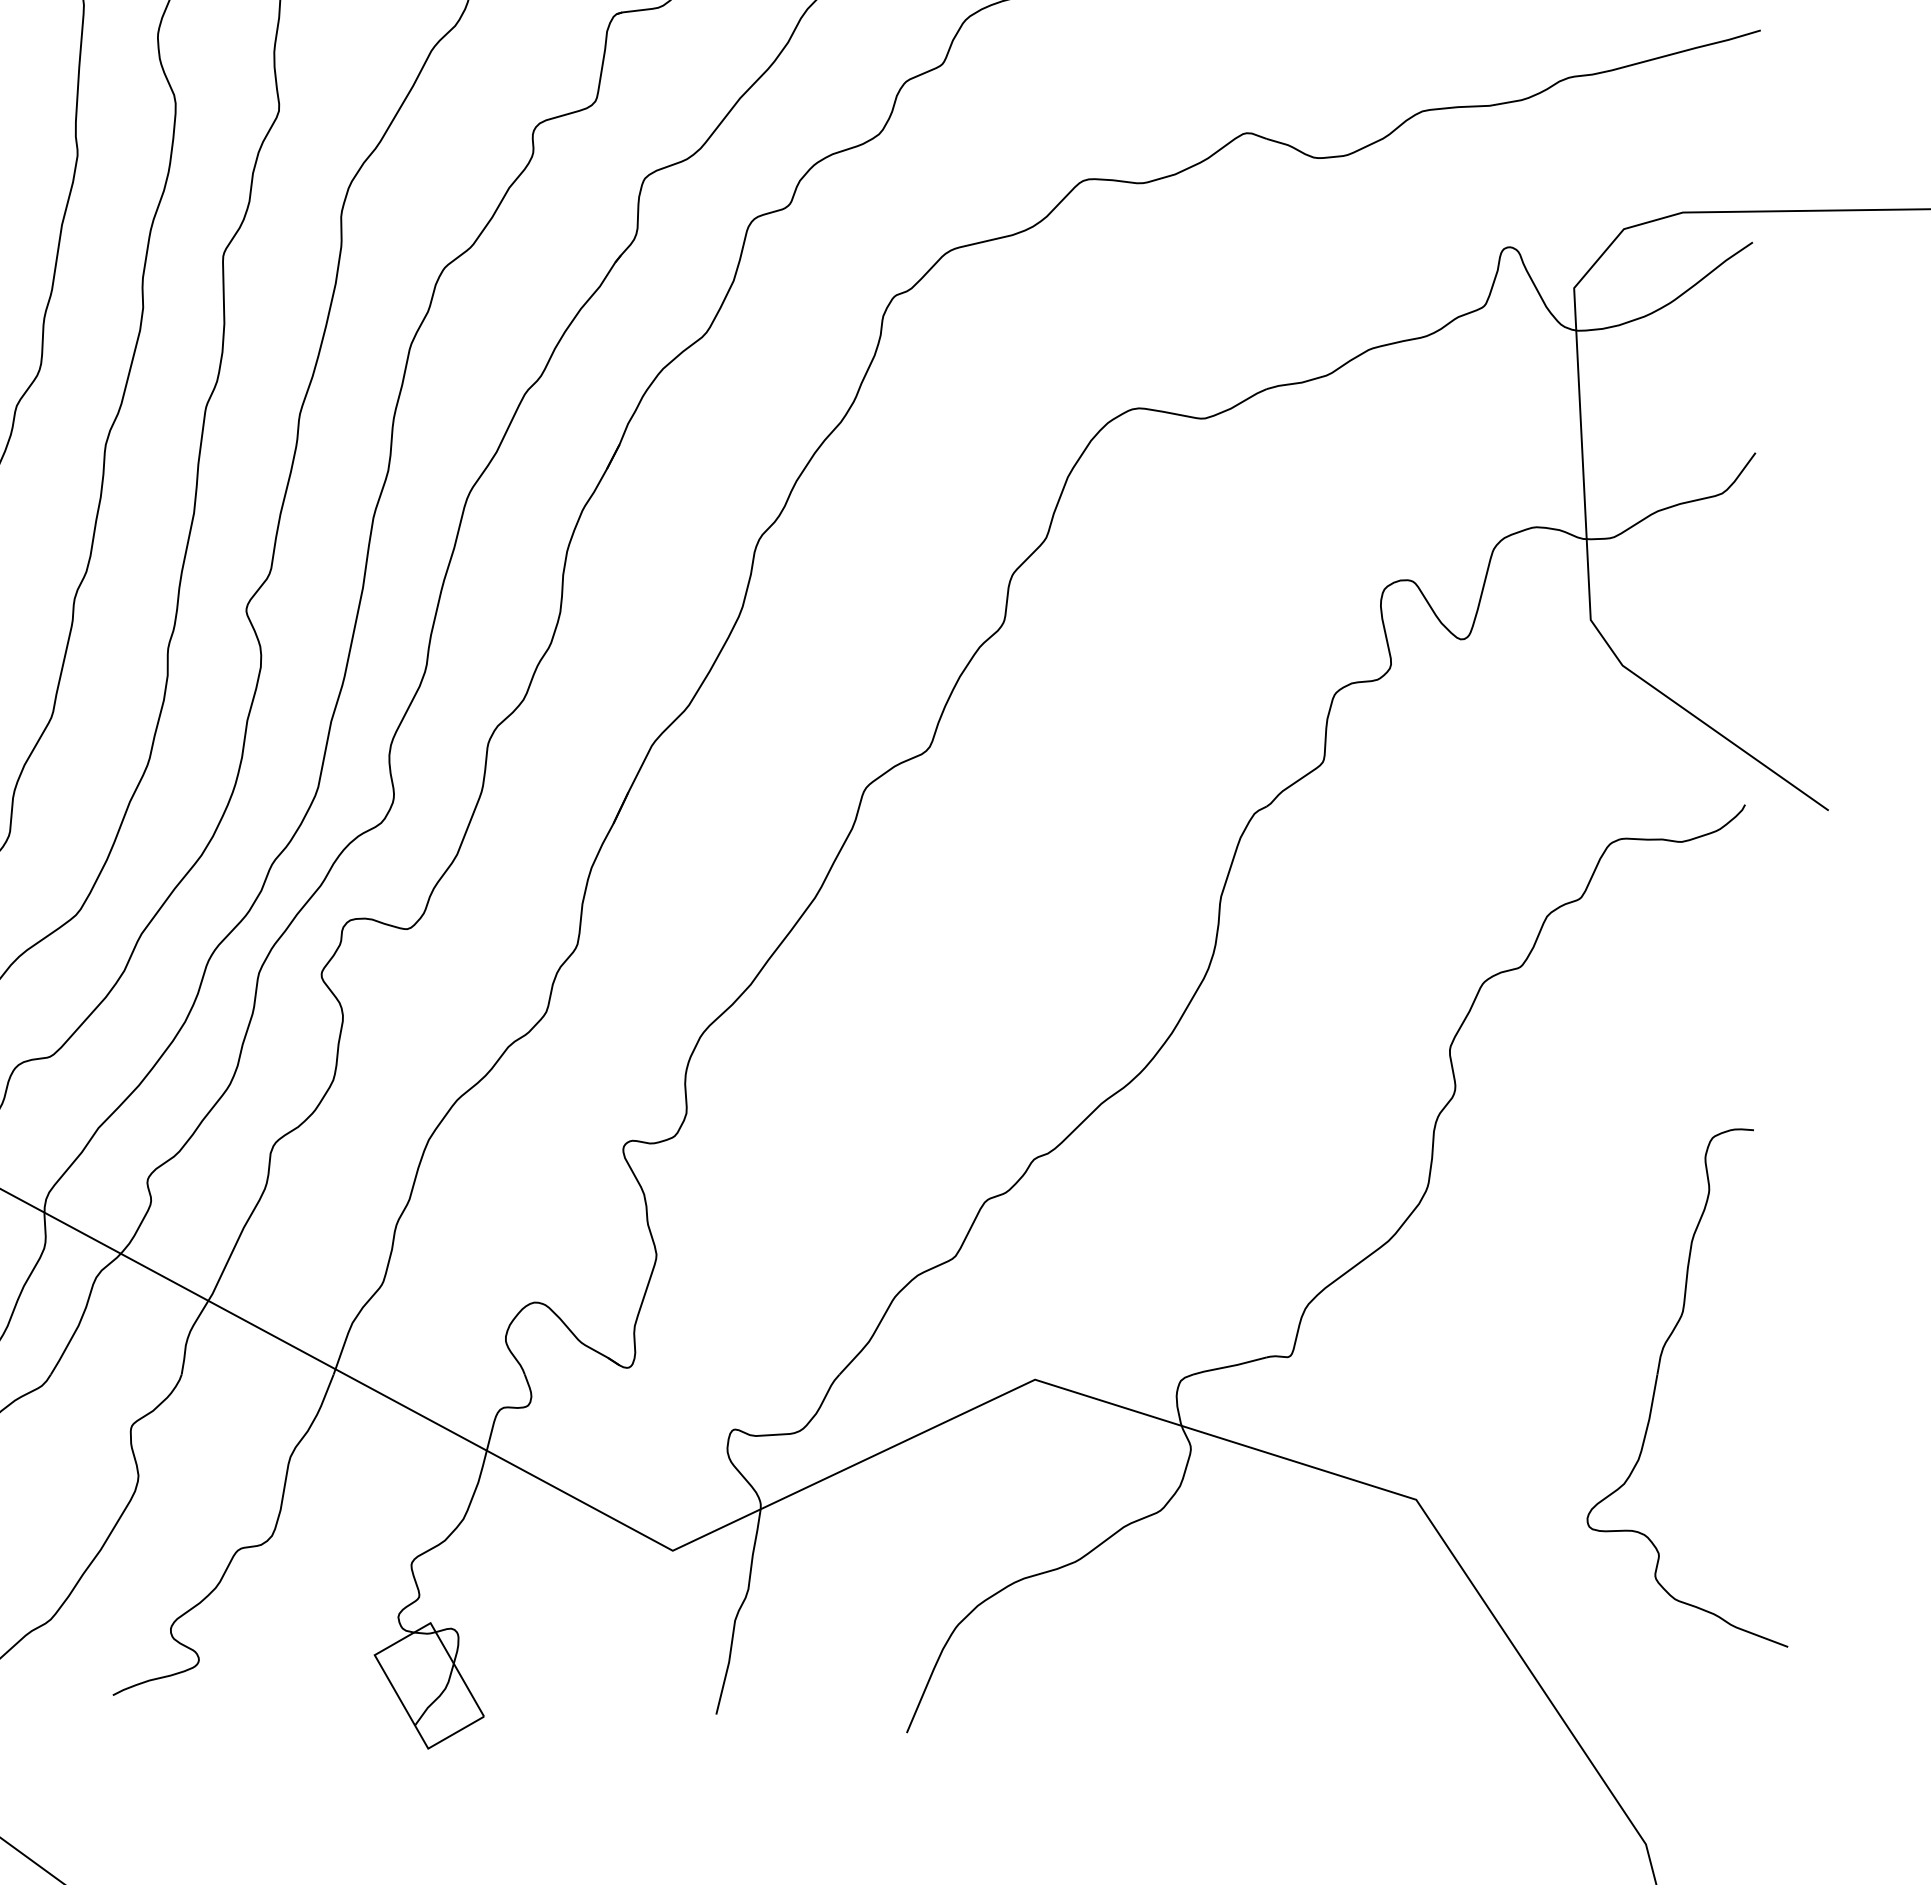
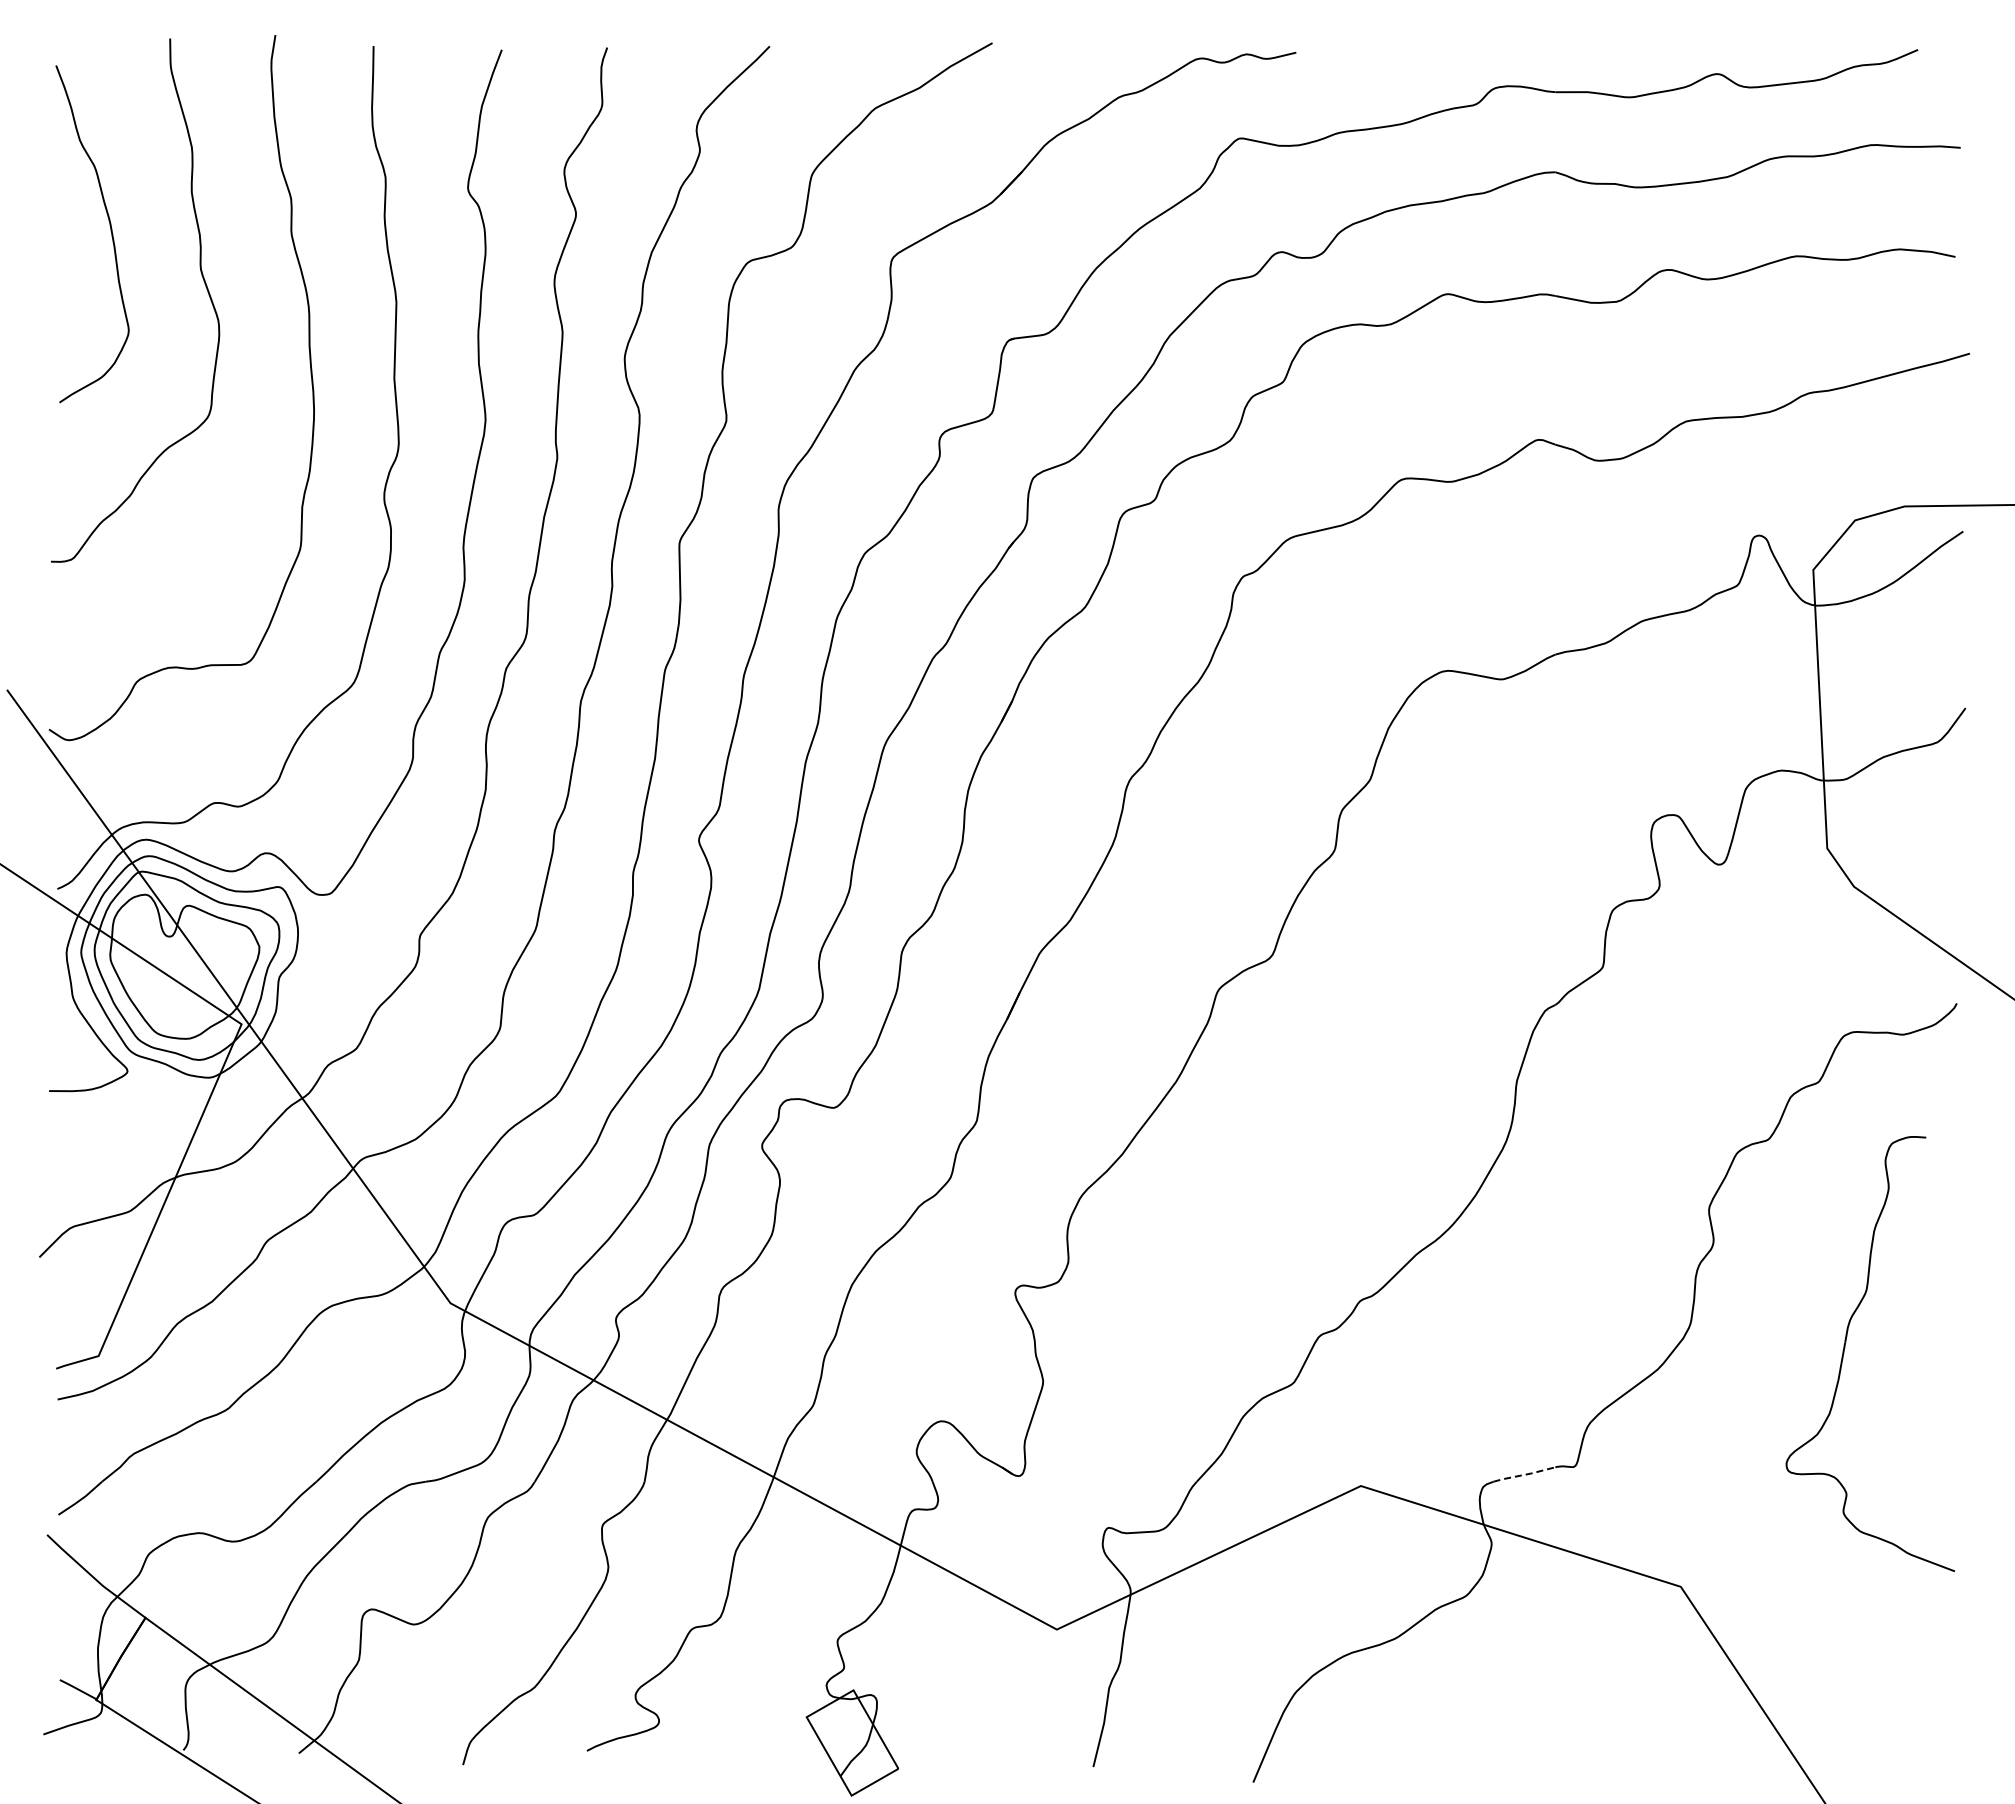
line: (1231, 1365) -> (1525, 1474), solid -> dashed
part: (1657, 1381) -> (1845, 1348), moved

